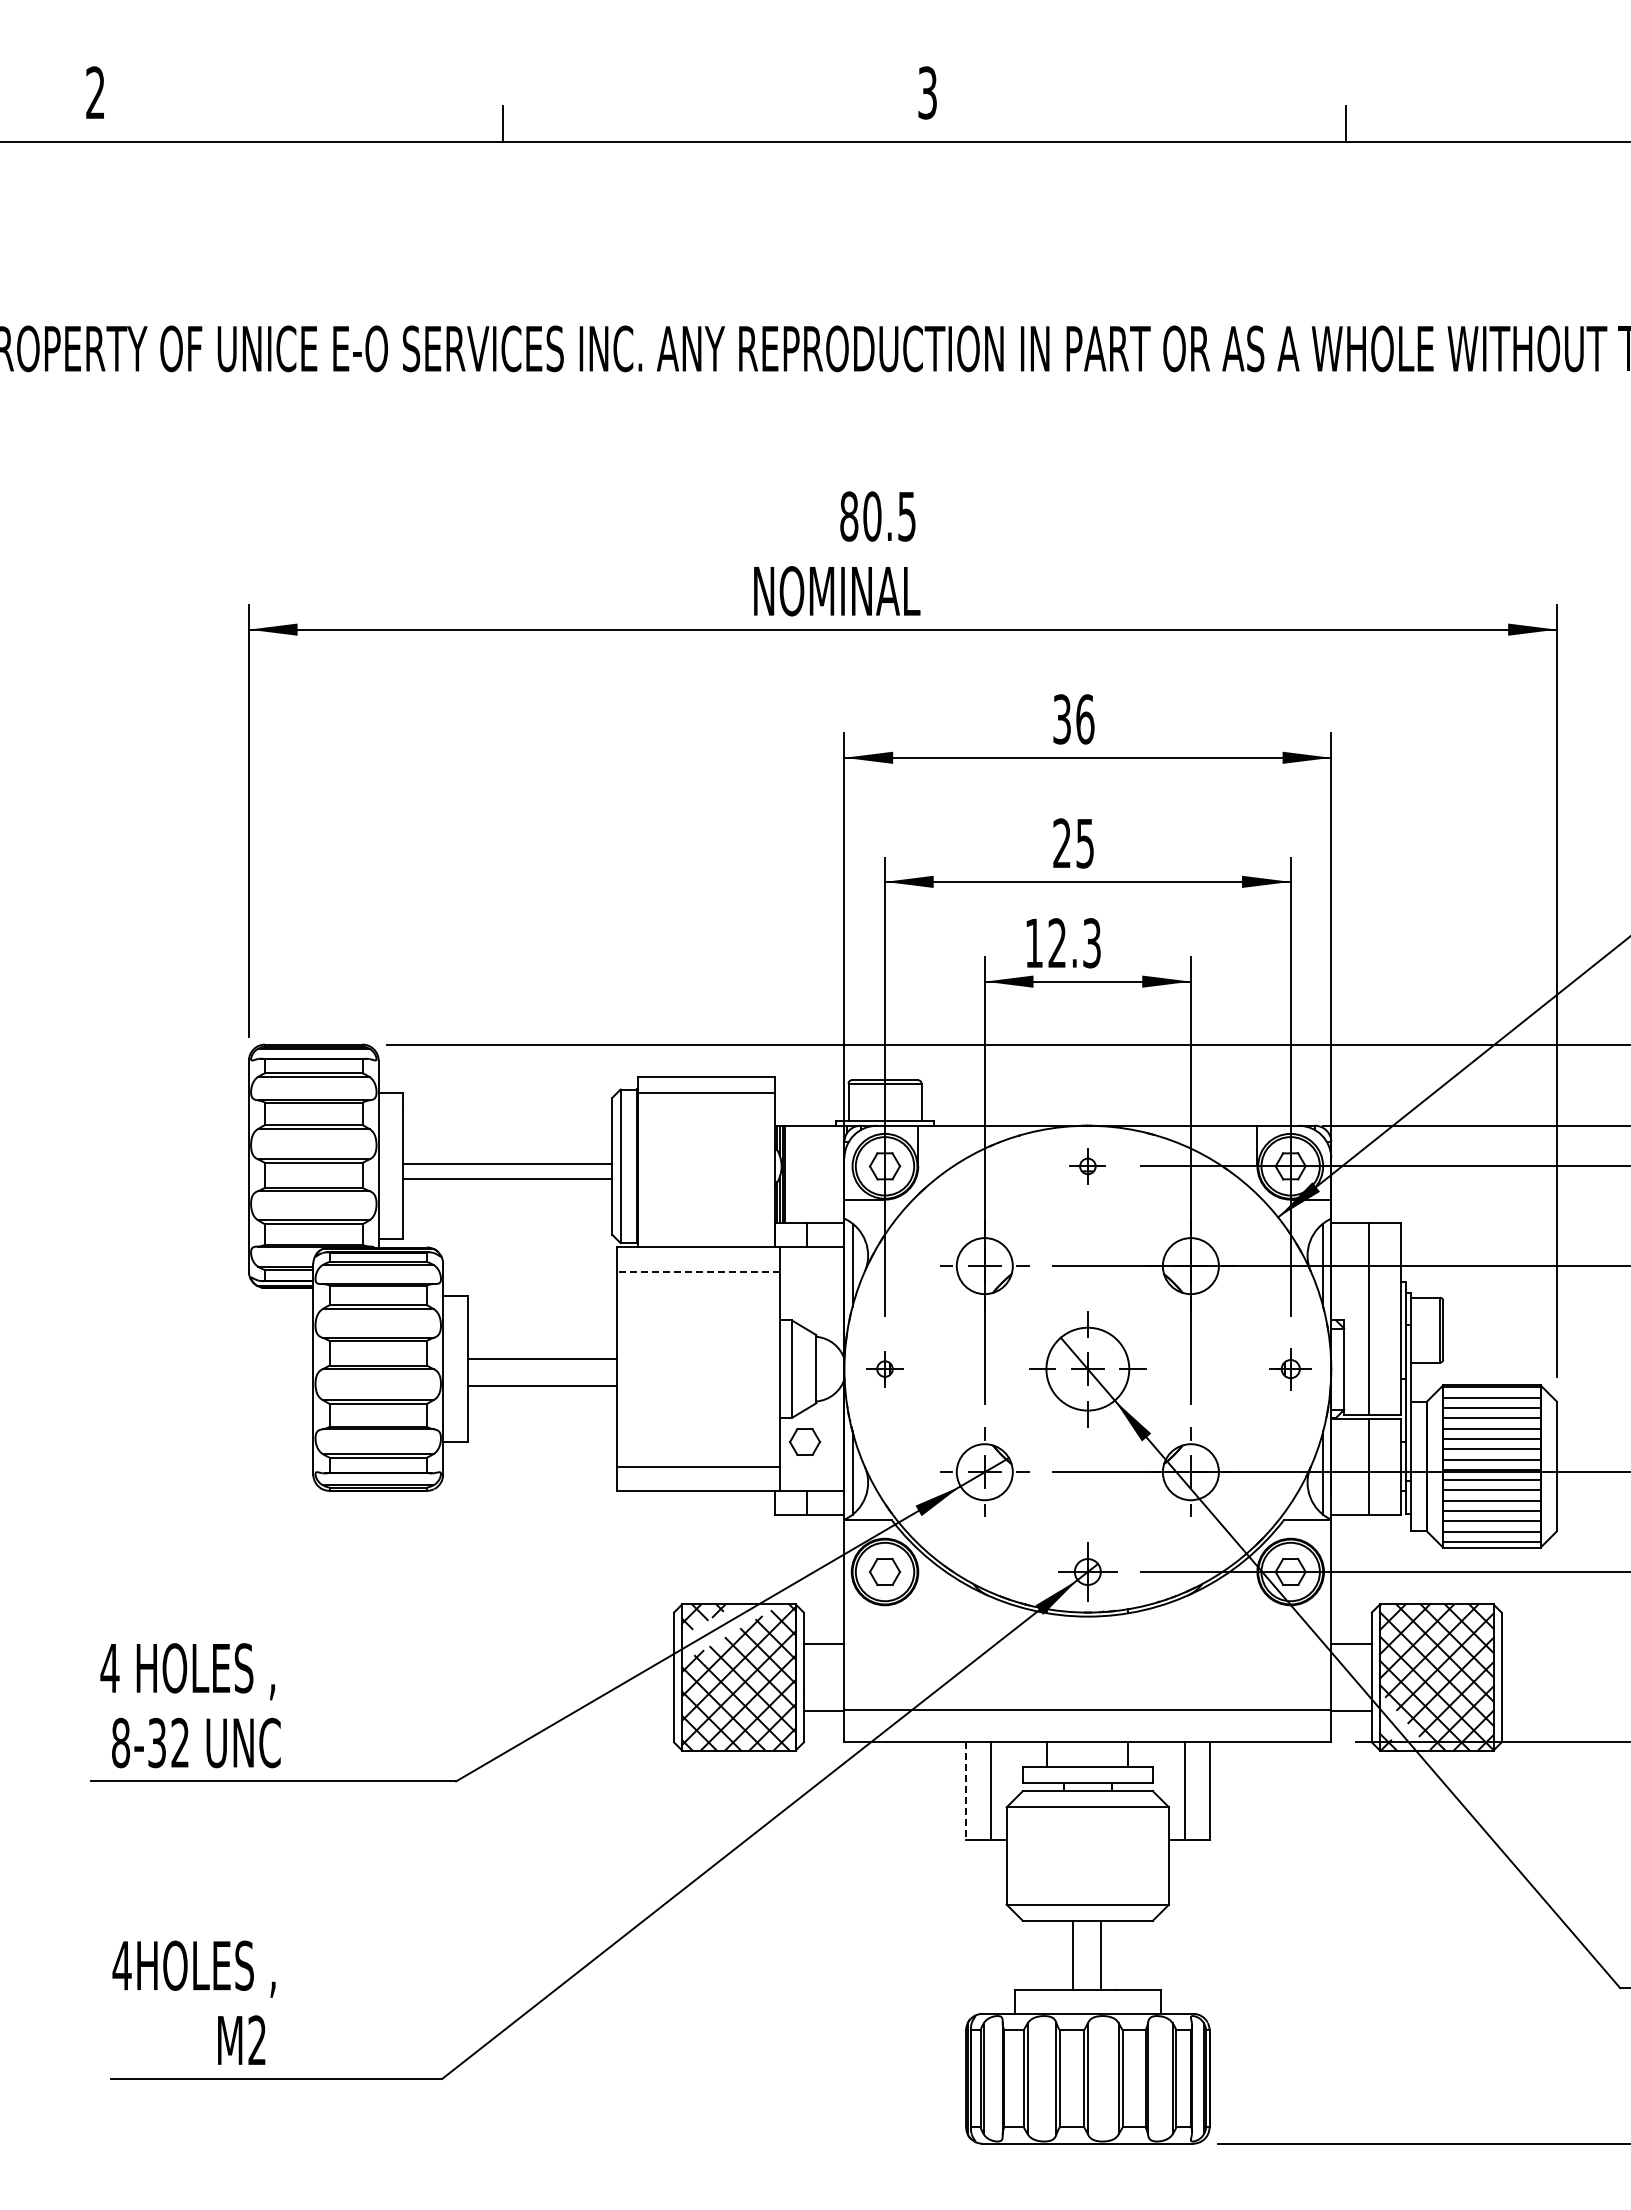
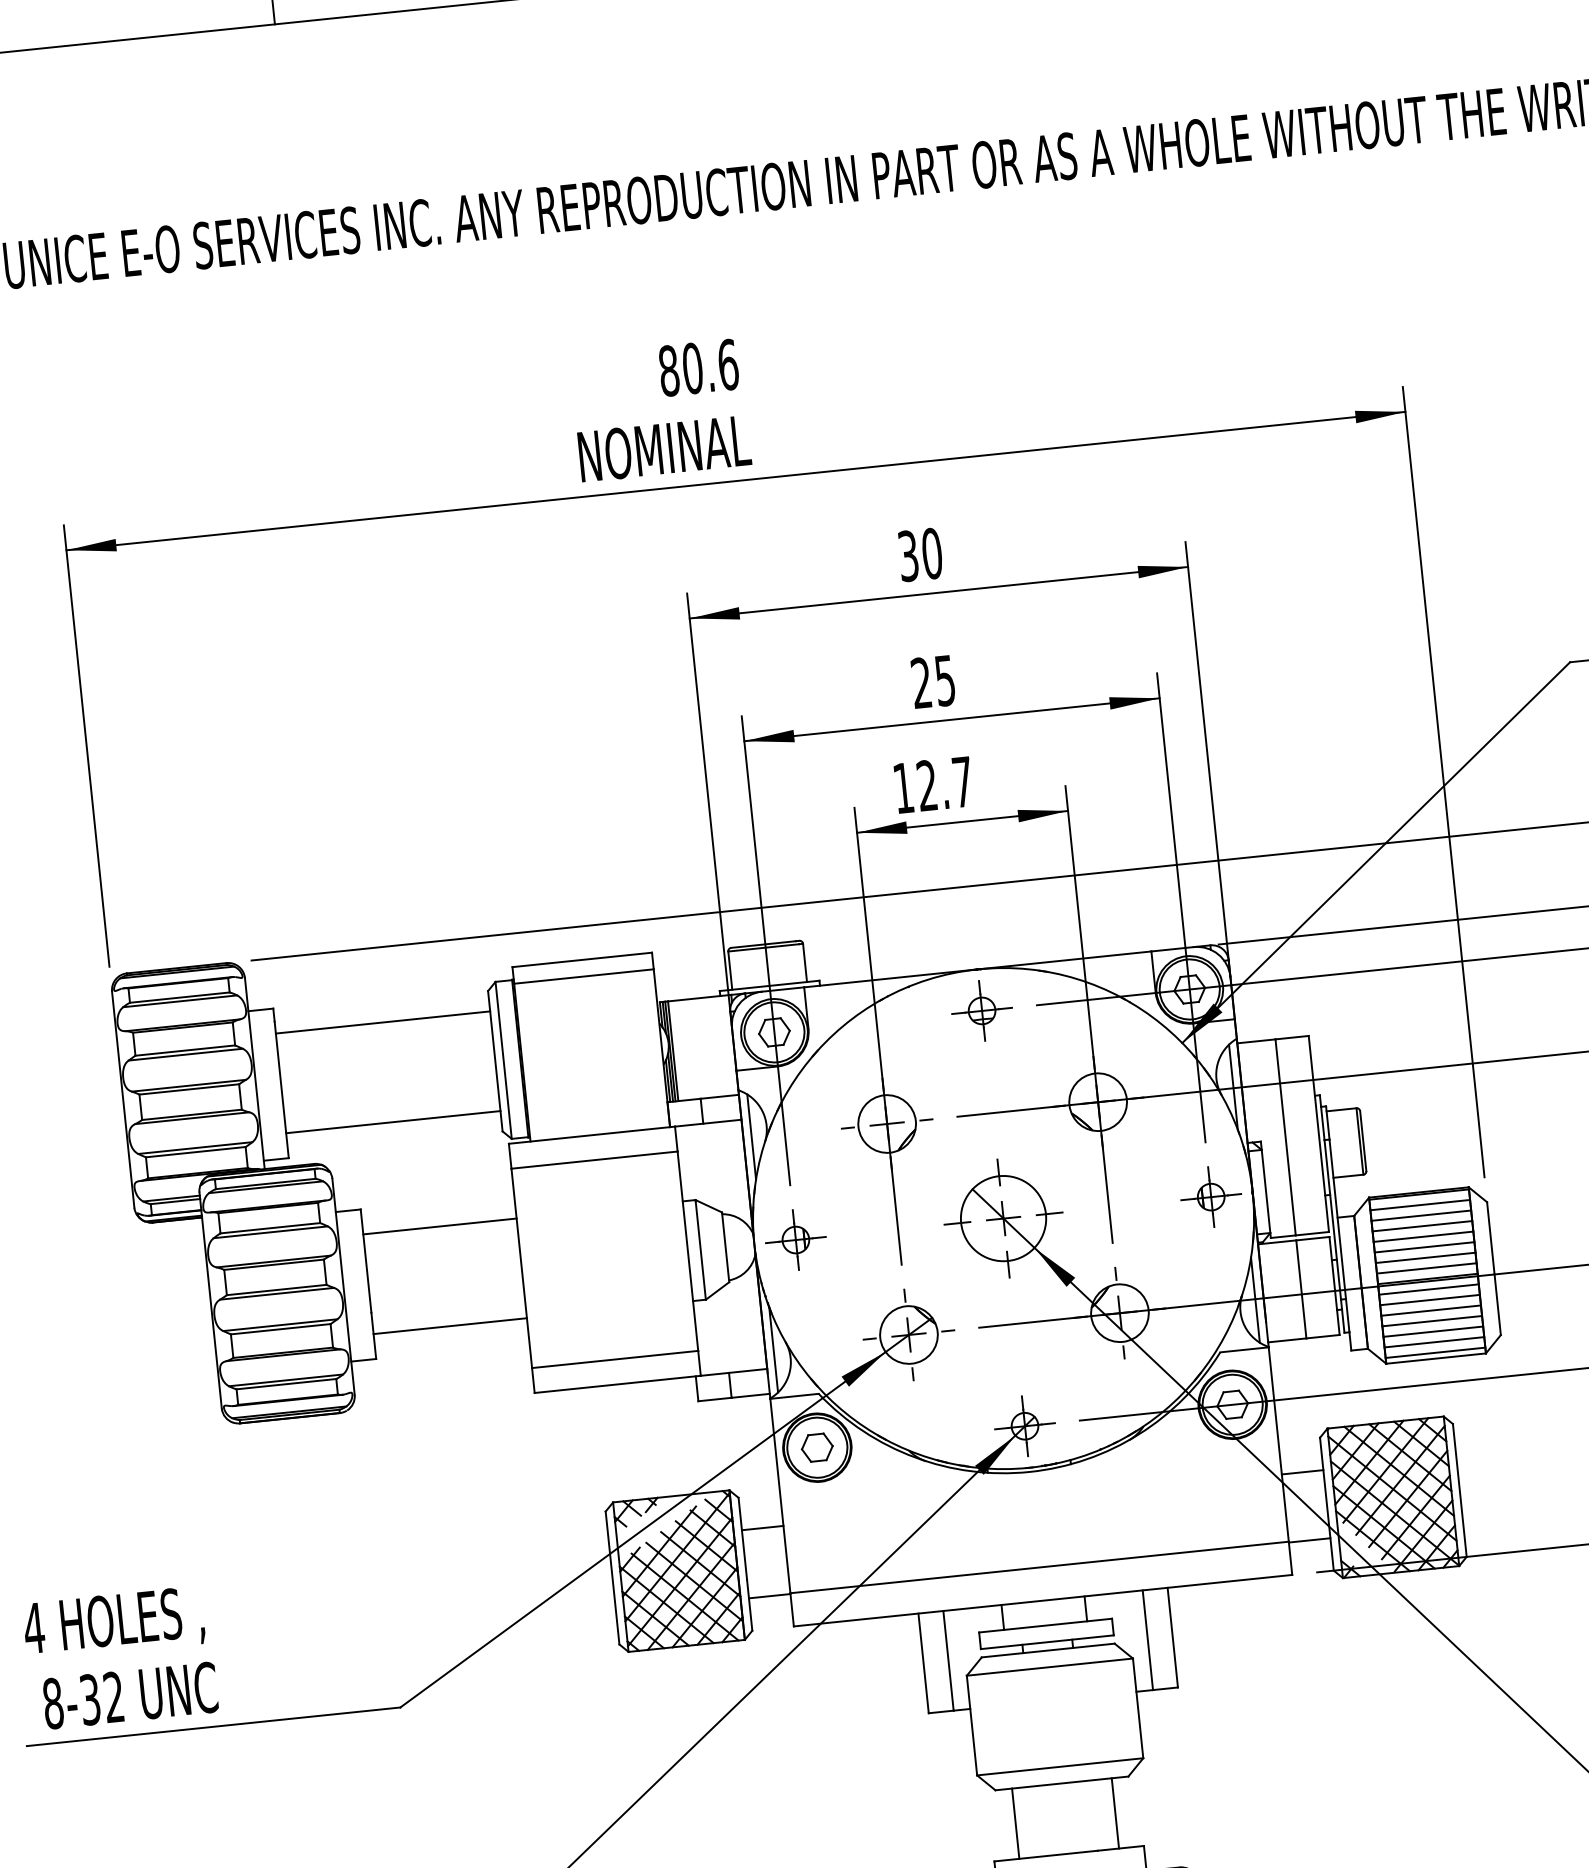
text: (907, 516) -> (728, 364), 80.5 -> 80.6
text: (1085, 719) -> (932, 553), 36 -> 30
text: (1091, 943) -> (962, 782), 12.3 -> 12.7
line: (507, 1164) -> (393, 1122), moved
part: (1087, 1166) -> (981, 1011), size x1.67
line: (507, 1178) -> (382, 1022), moved
line: (697, 1271) -> (593, 1159), dashed -> solid
line: (542, 1358) -> (450, 1325), moved
part: (884, 1368) -> (795, 1239), size x1.67
part: (1290, 1368) -> (1210, 1196), size x1.43
line: (542, 1386) -> (440, 1226), moved
part: (805, 1442) -> (722, 1323), removed
line: (966, 1791) -> (924, 1663), dashed -> solid
line: (1072, 1954) -> (1115, 1812), moved
line: (1101, 1954) -> (1015, 1822), moved

